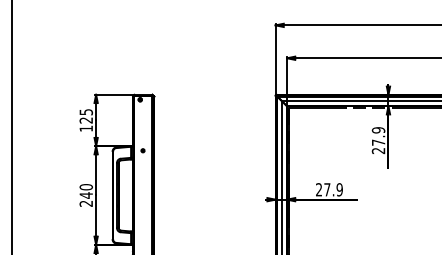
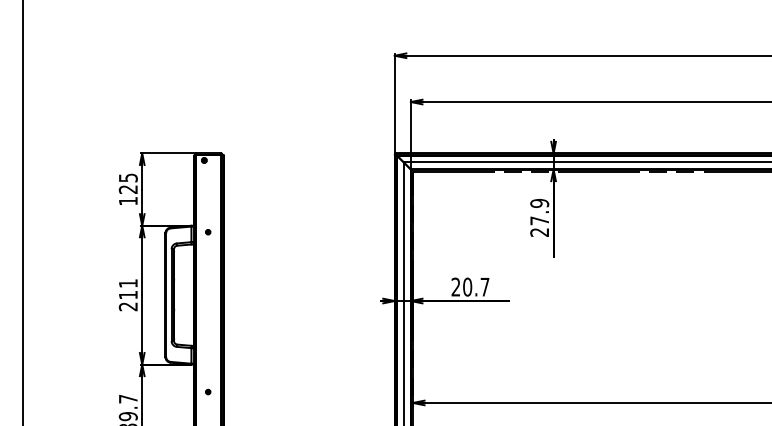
text: (333, 189) -> (476, 286), 27.9 -> 20.7
text: (85, 191) -> (127, 289), 240 -> 211

